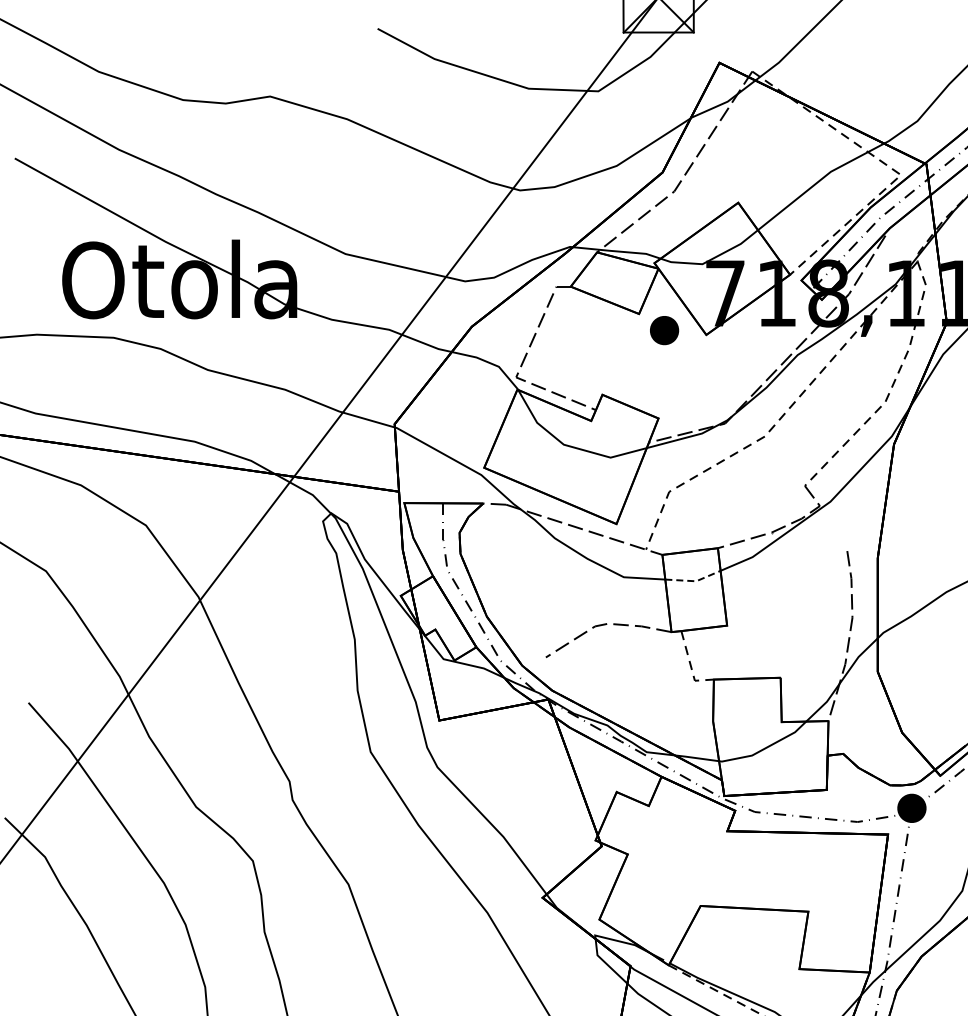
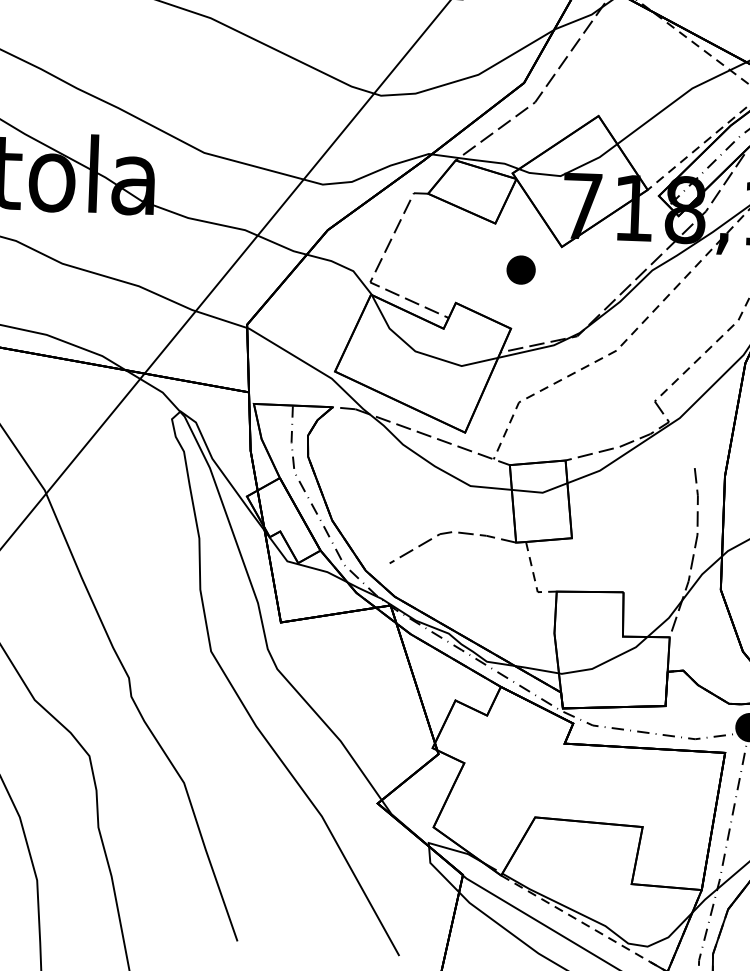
part: (664, 330) -> (521, 270), moved
line: (695, 581) -> (541, 492), dashed -> solid

